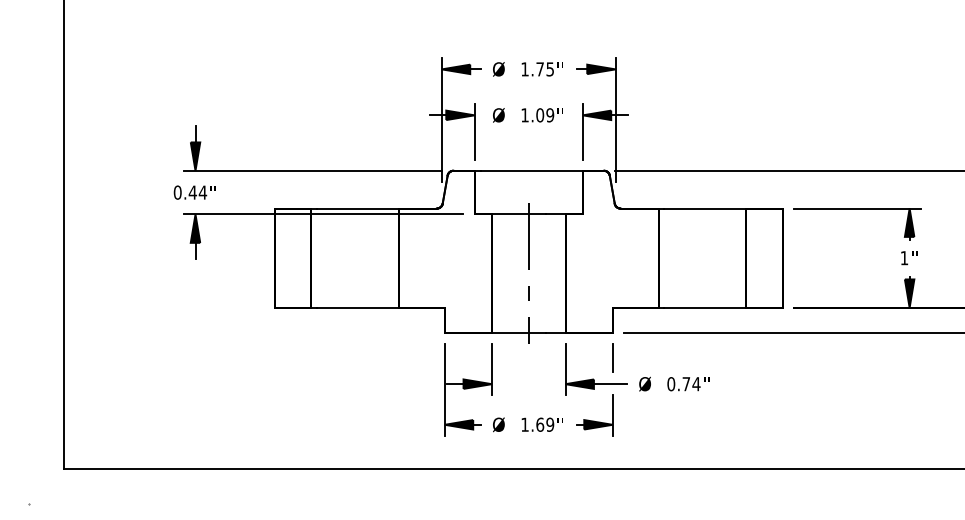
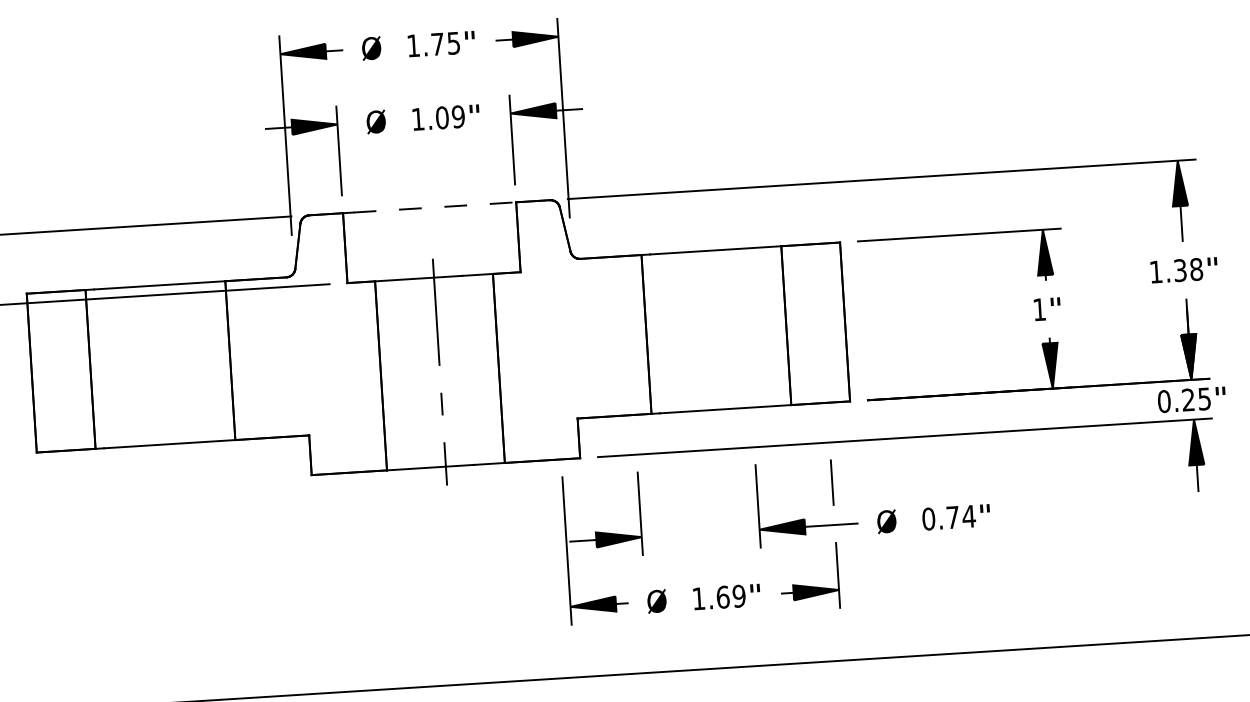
line: (532, 170) -> (435, 206), solid -> dashed
part: (576, 389) -> (777, 537), moved

